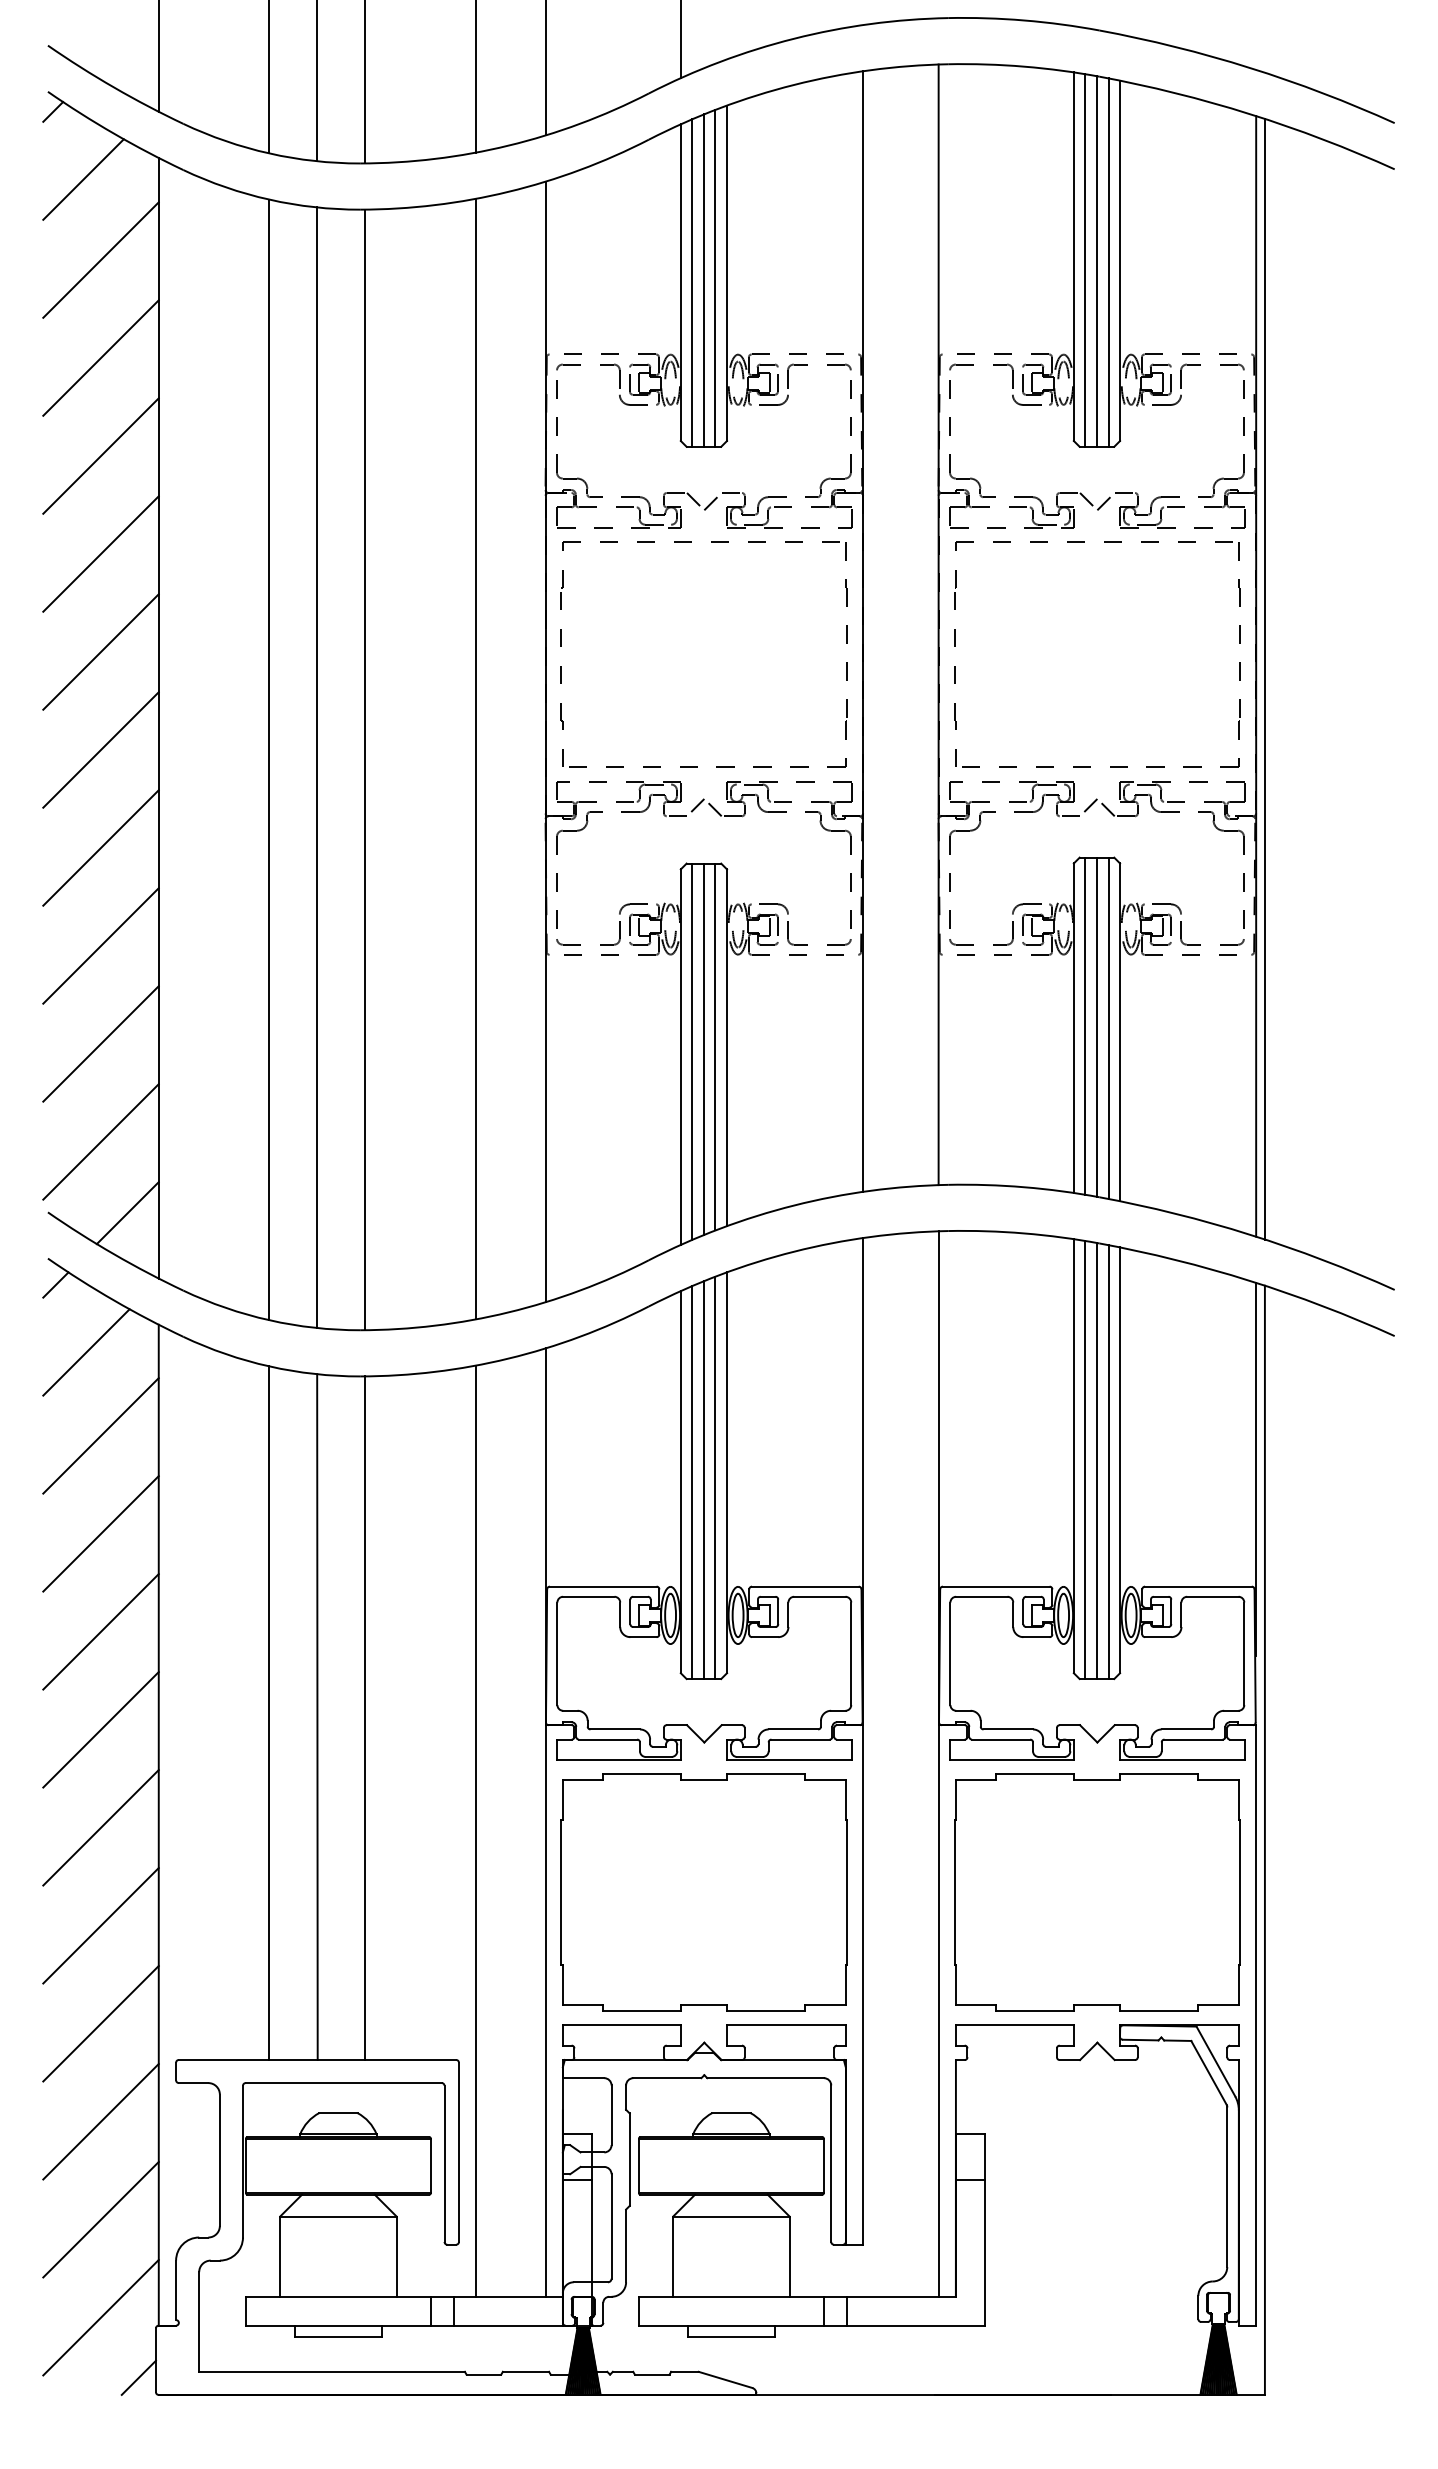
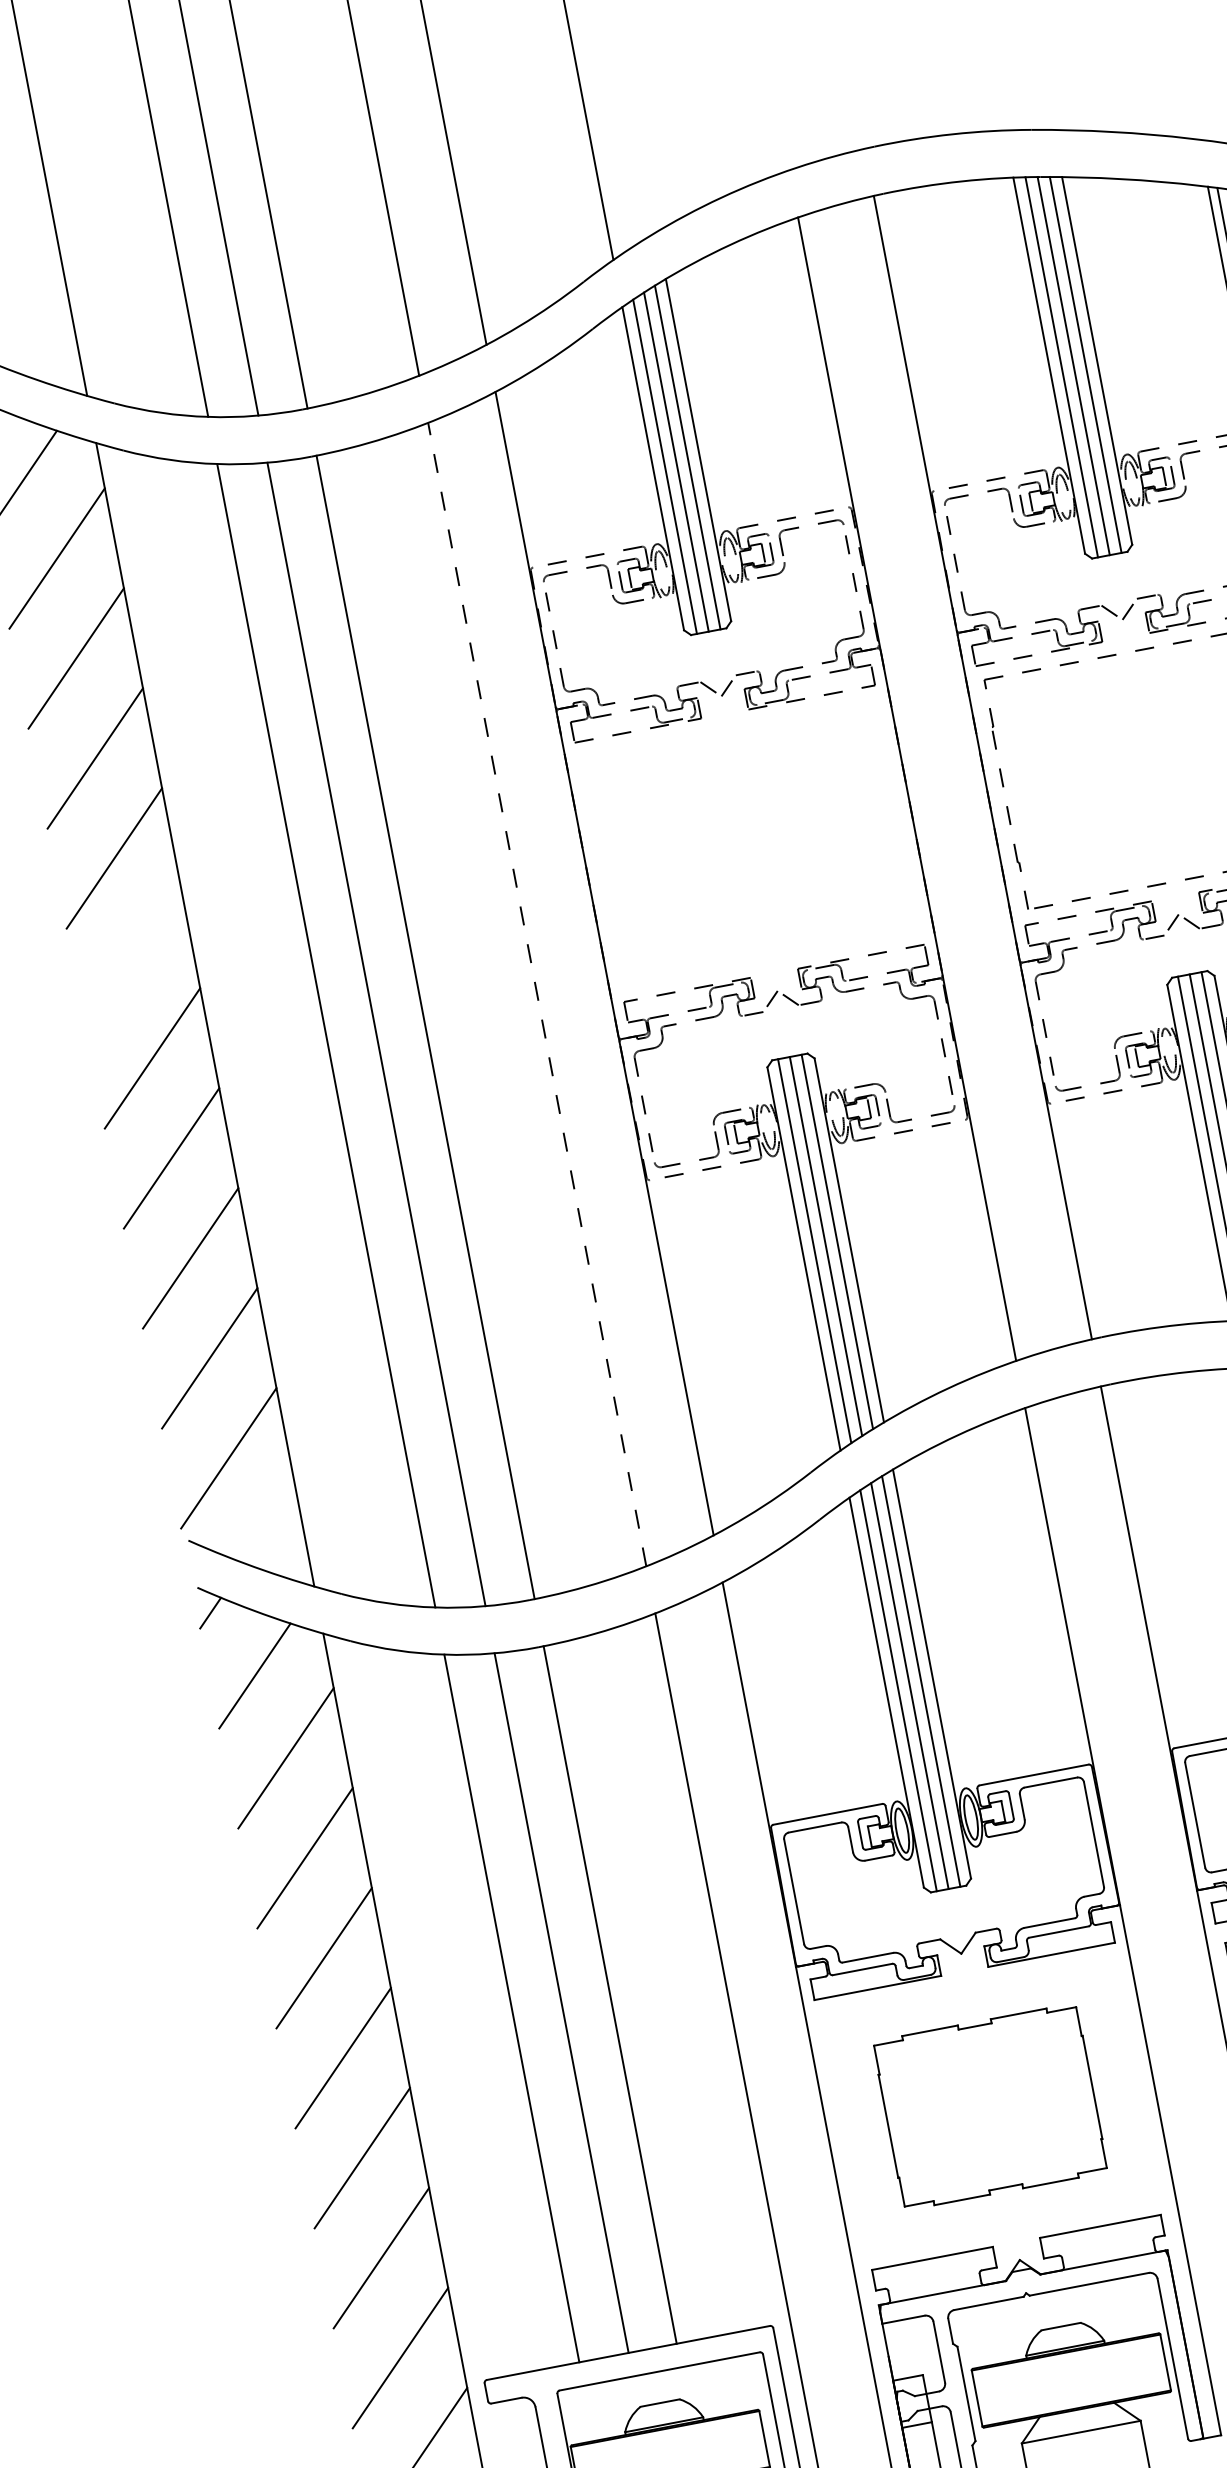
line: (100, 651) -> (132, 958), removed
line: (476, 758) -> (537, 994), solid -> dashed
part: (697, 766) -> (764, 959), removed
line: (127, 1213) -> (269, 1526), removed
part: (703, 1892) -> (989, 2106), size x0.7

